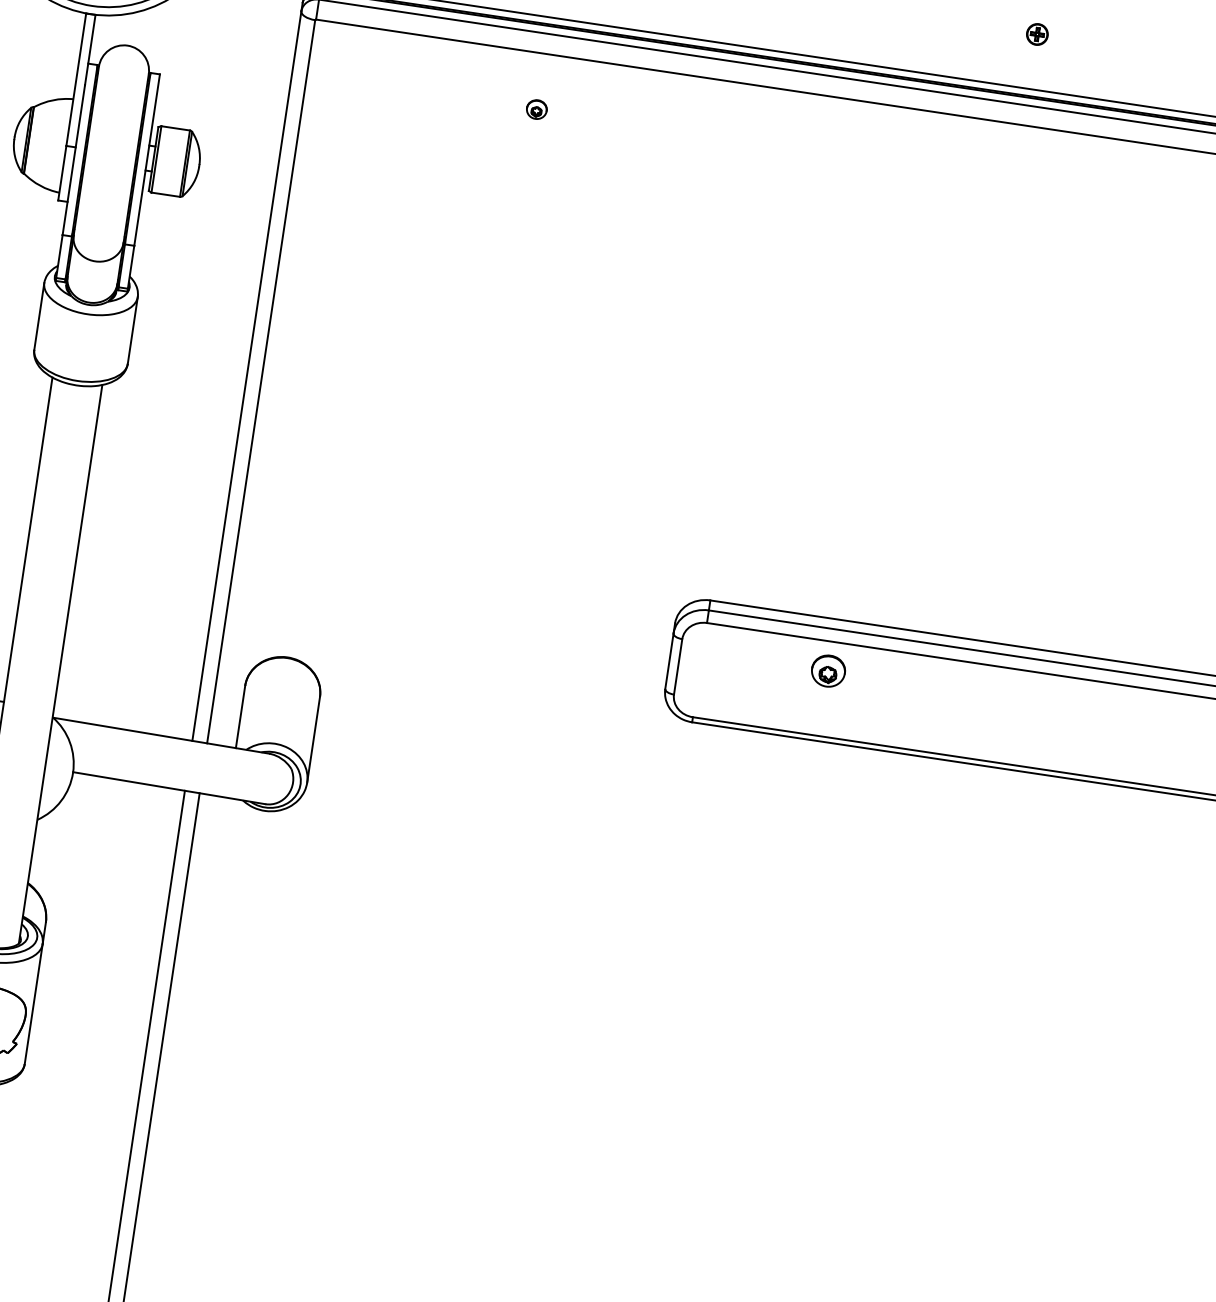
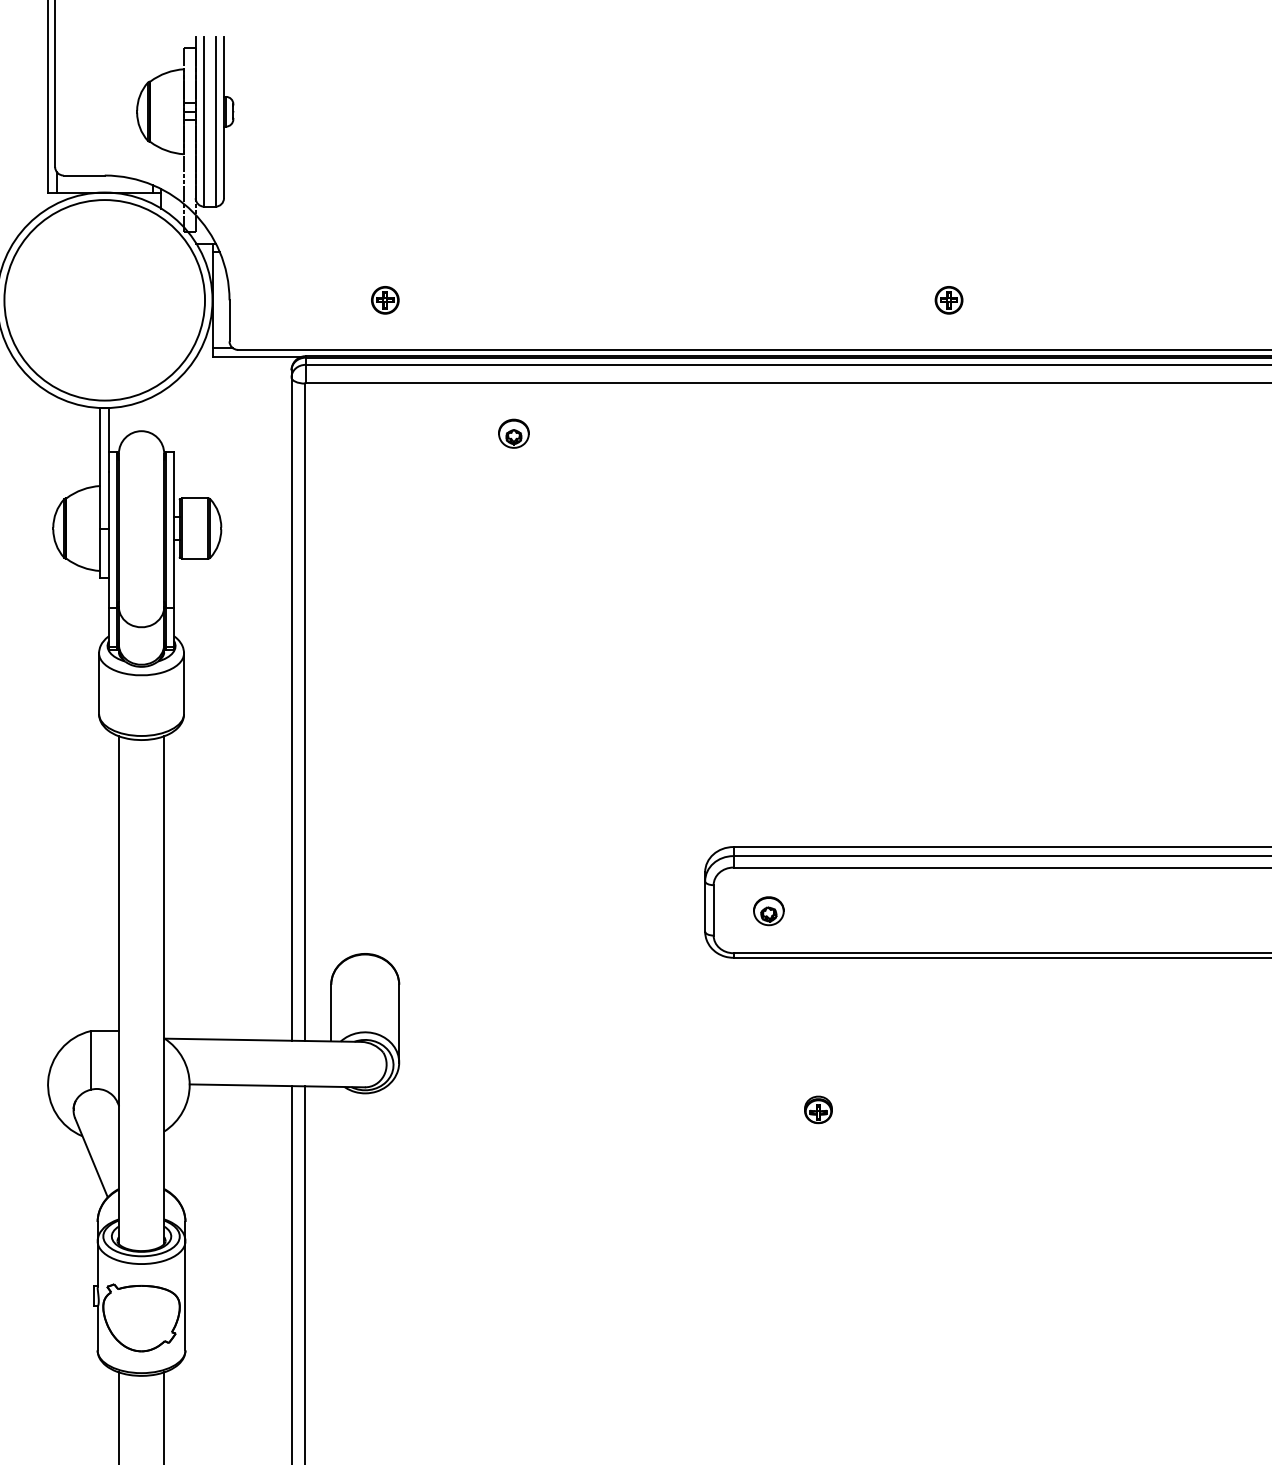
part: (1036, 34) -> (948, 300), size x1.43
part: (536, 109) -> (513, 433), size x1.67
part: (828, 671) -> (768, 911), moved
part: (760, 903) -> (818, 1109), added

